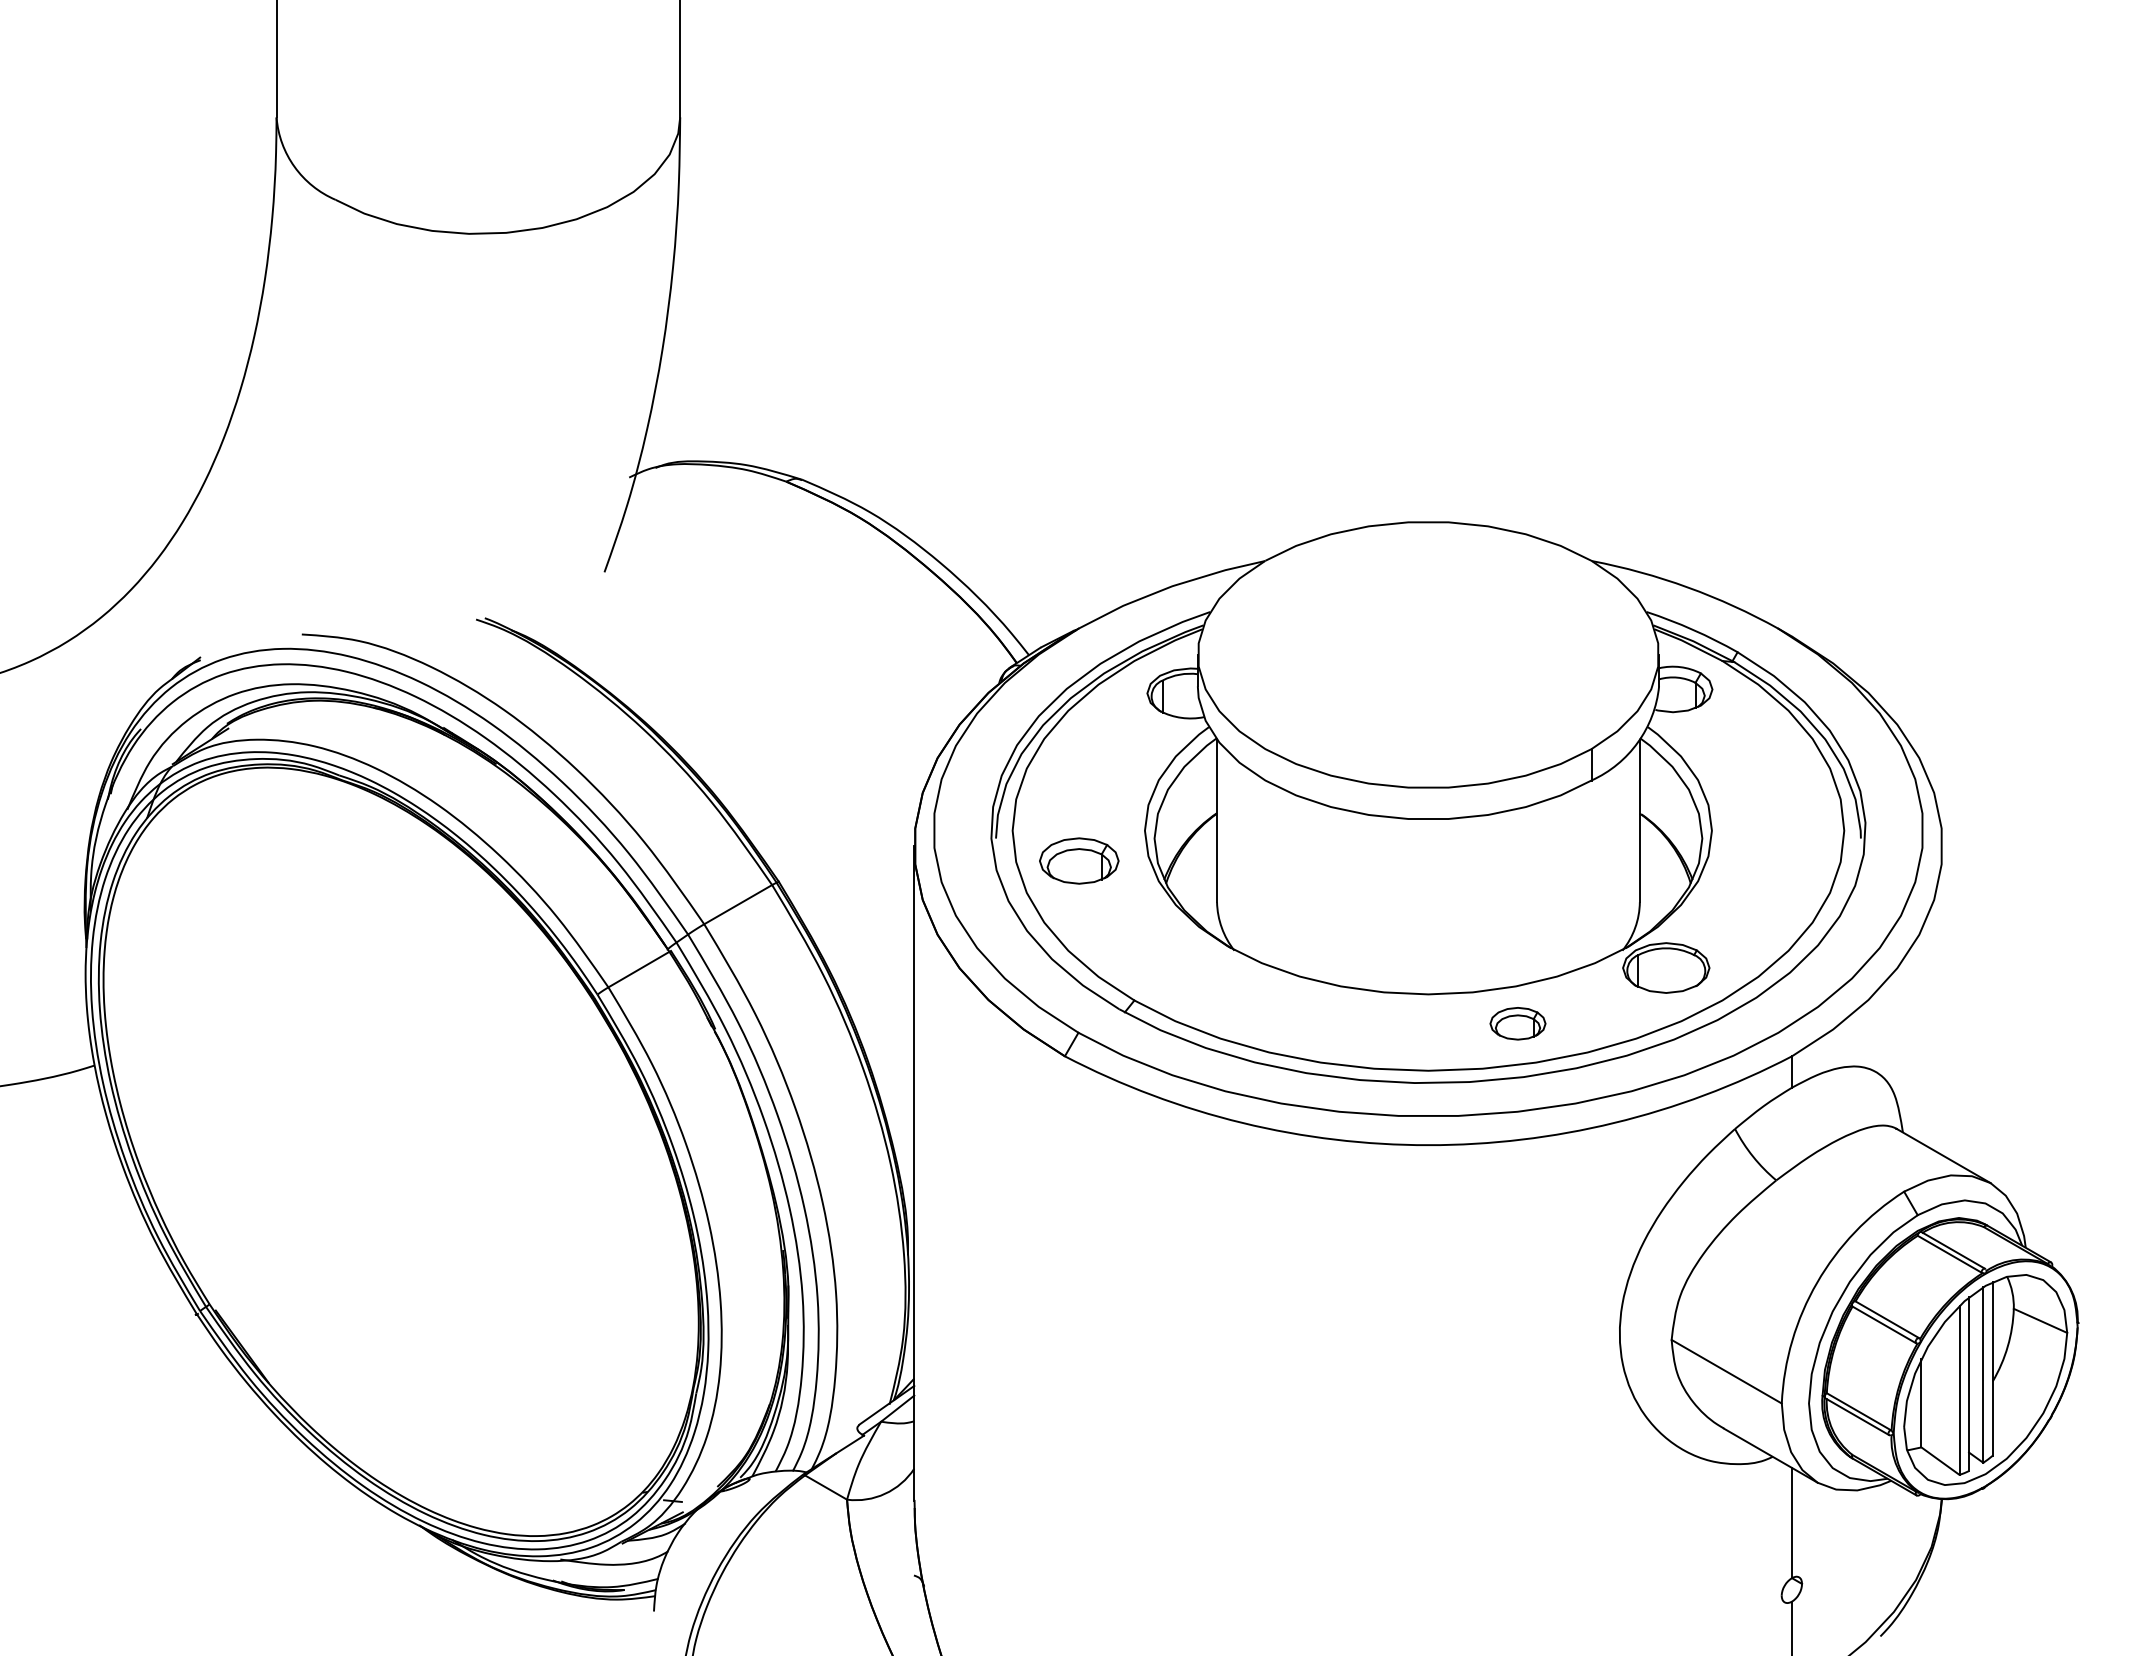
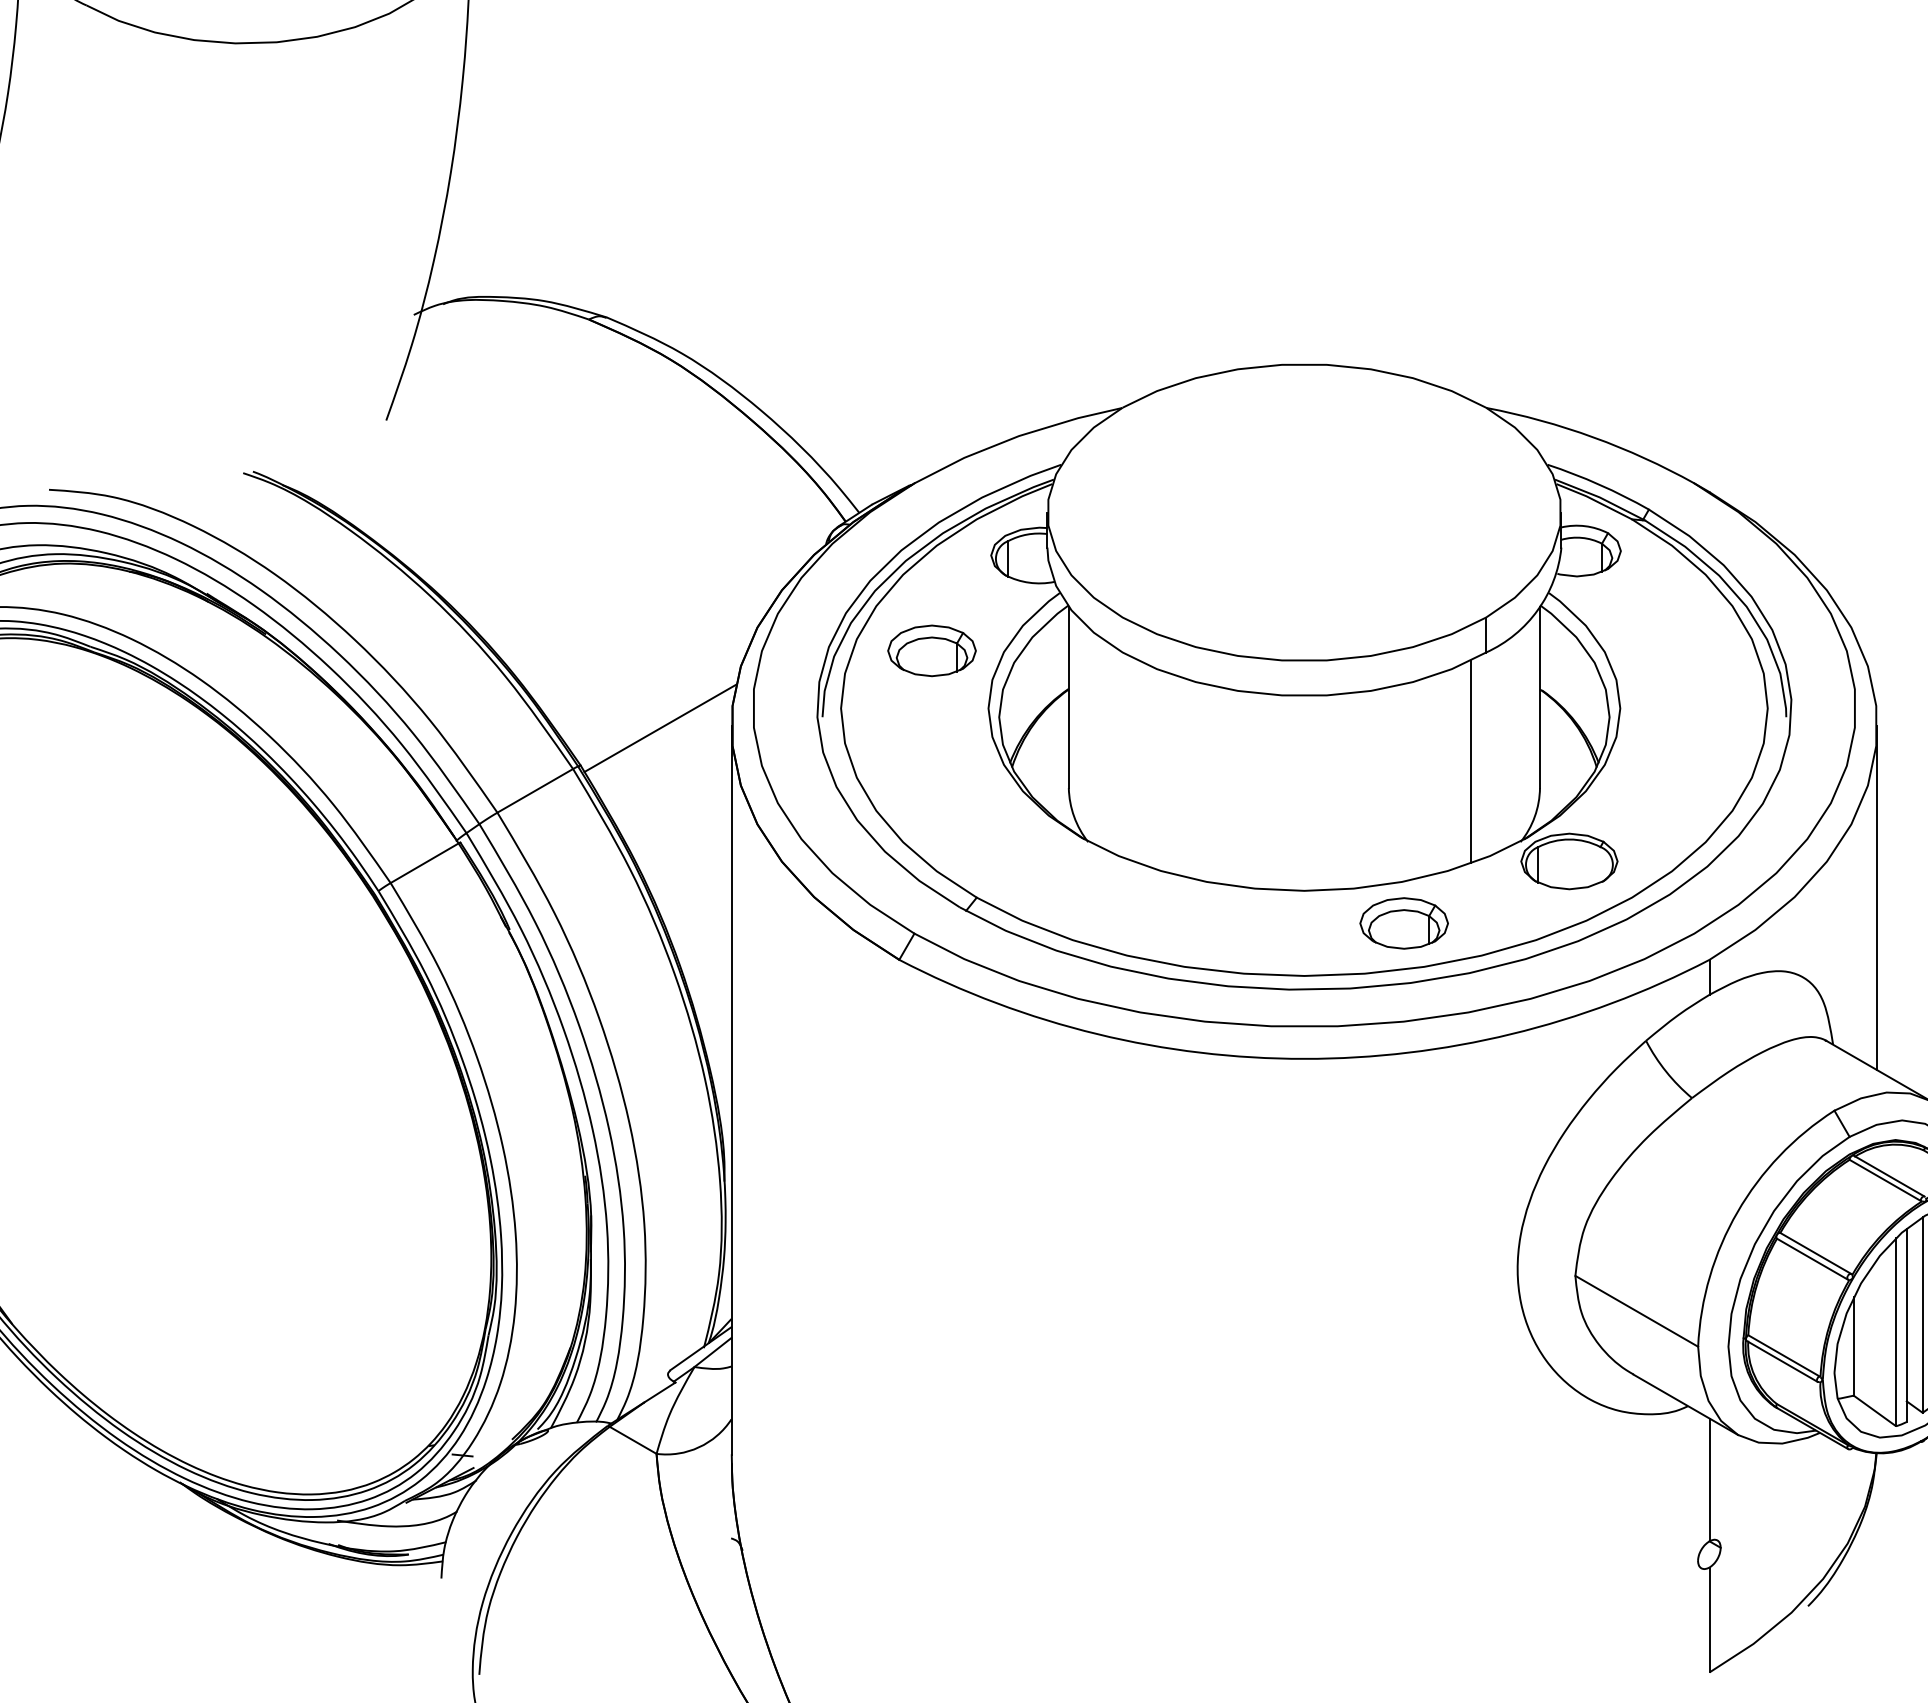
line: (850, 848) -> (660, 728), added
part: (1079, 860) -> (932, 650), moved
line: (1577, 878) -> (1470, 761), added
line: (1942, 1000) -> (1877, 897), added
part: (1517, 1023) -> (1403, 923), size x1.43

